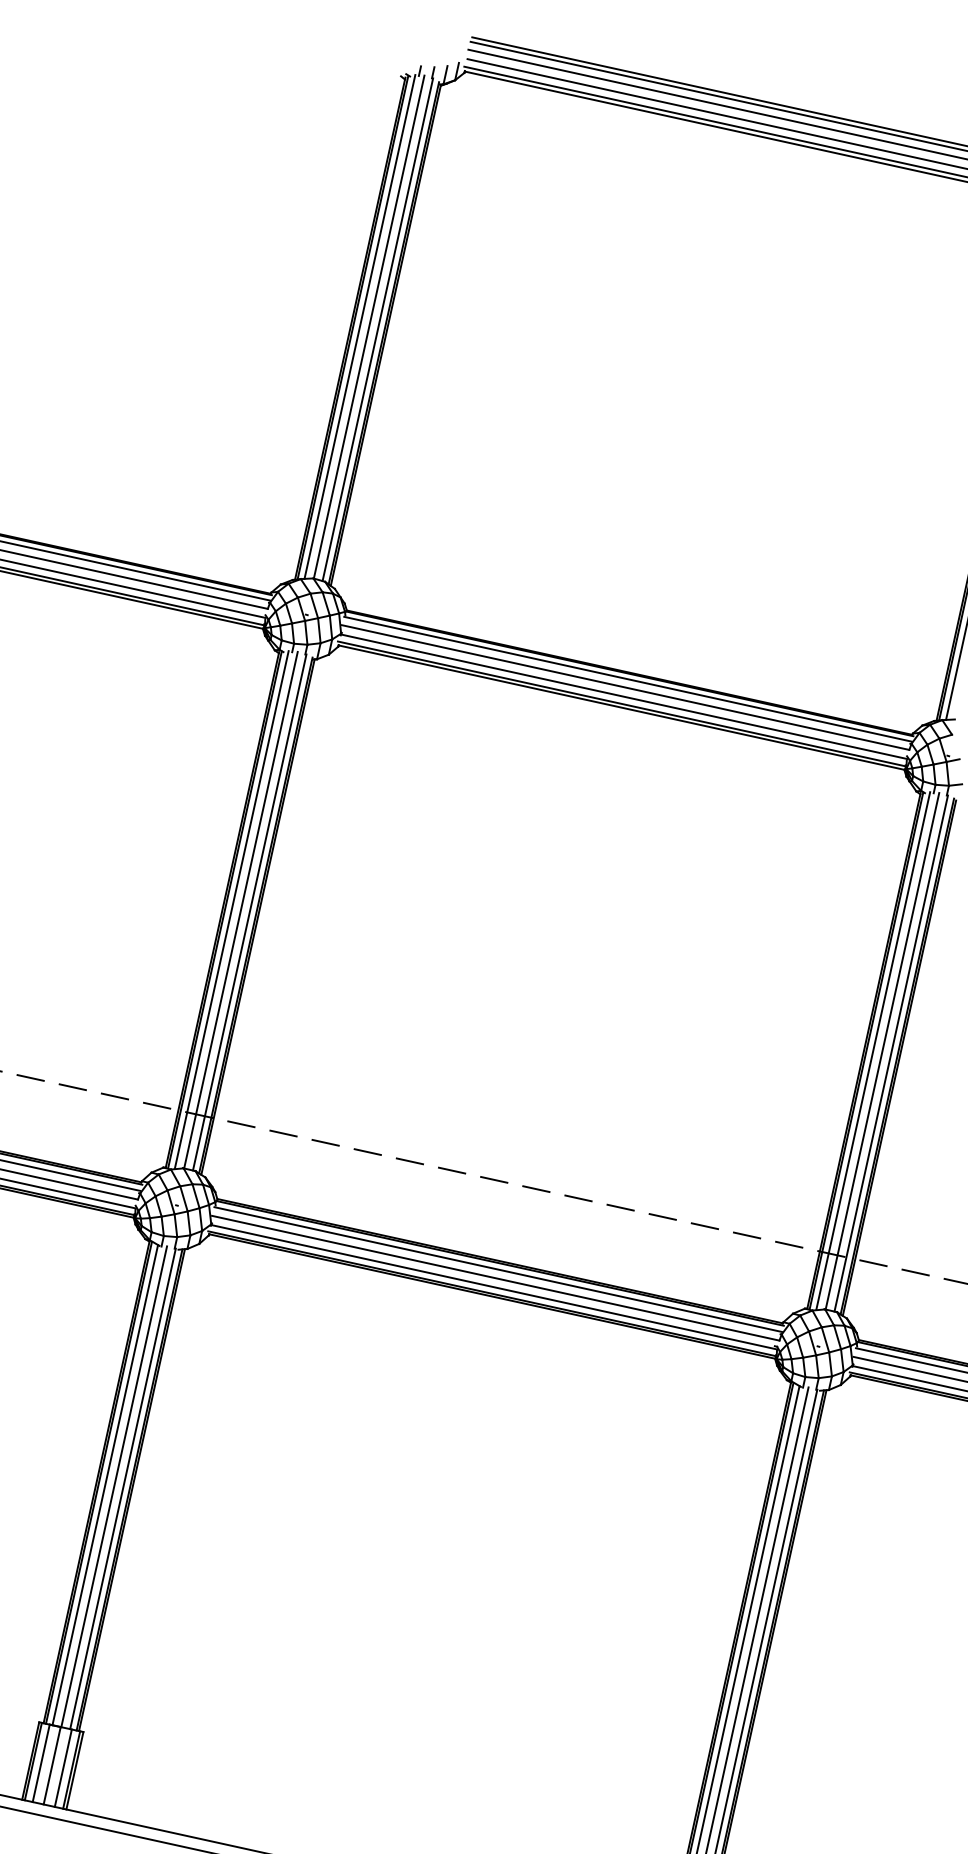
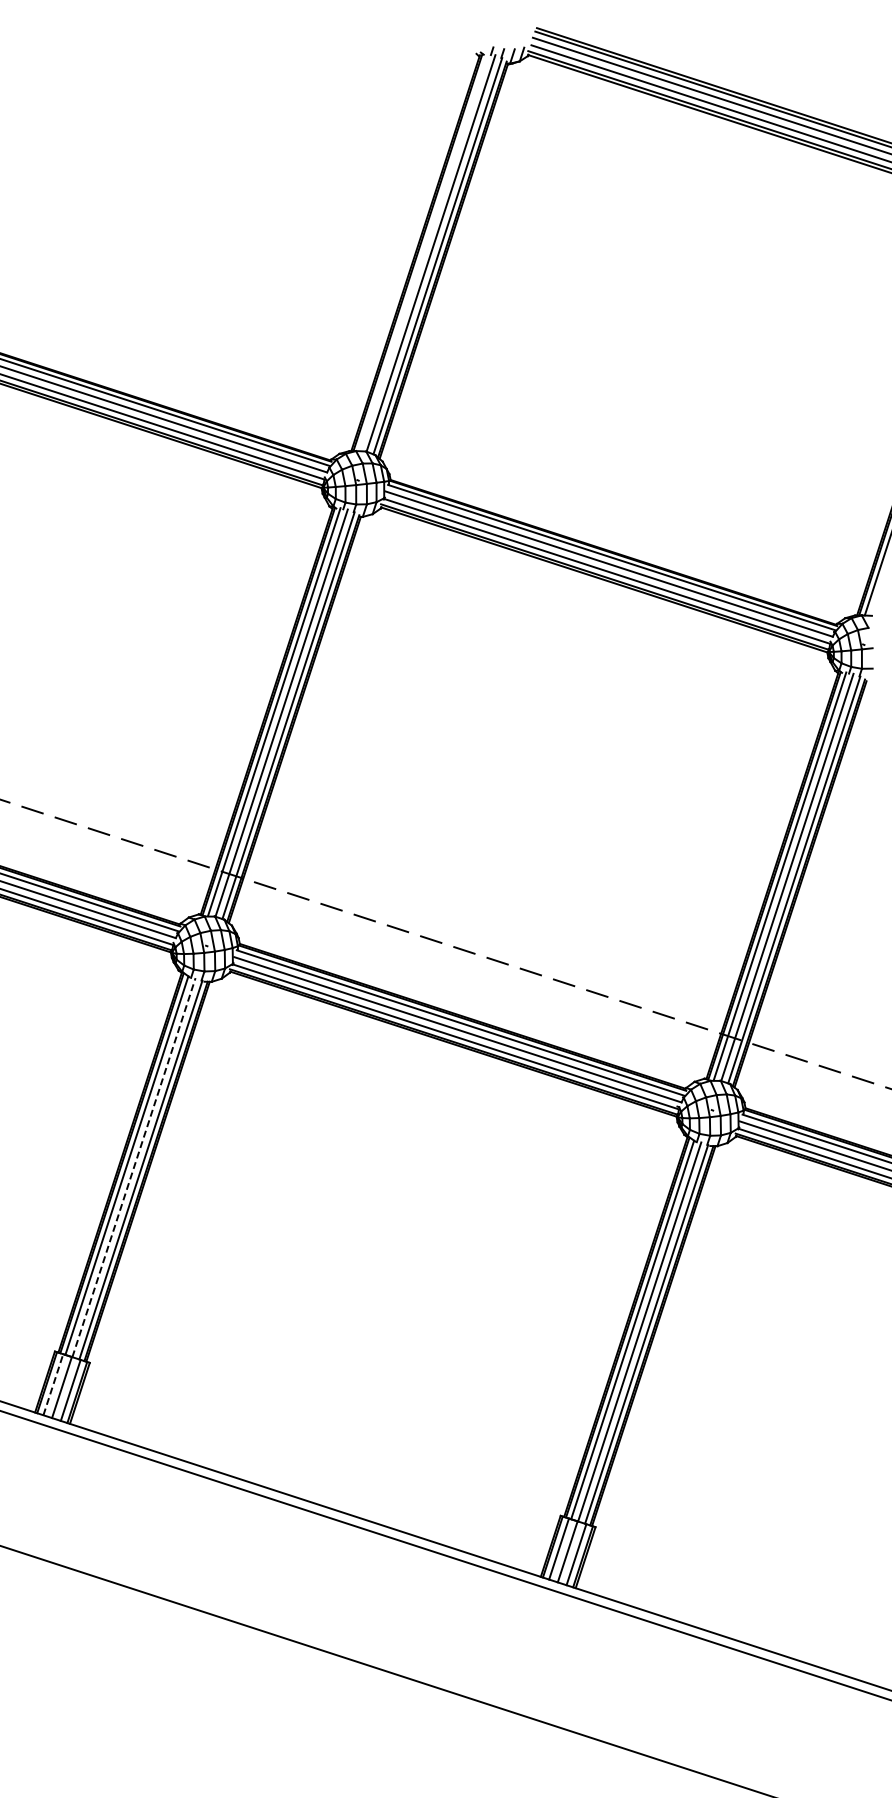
line: (359, 326) -> (423, 252), removed
line: (114, 1486) -> (134, 1167), solid -> dashed
line: (41, 1763) -> (53, 1384), solid -> dashed

